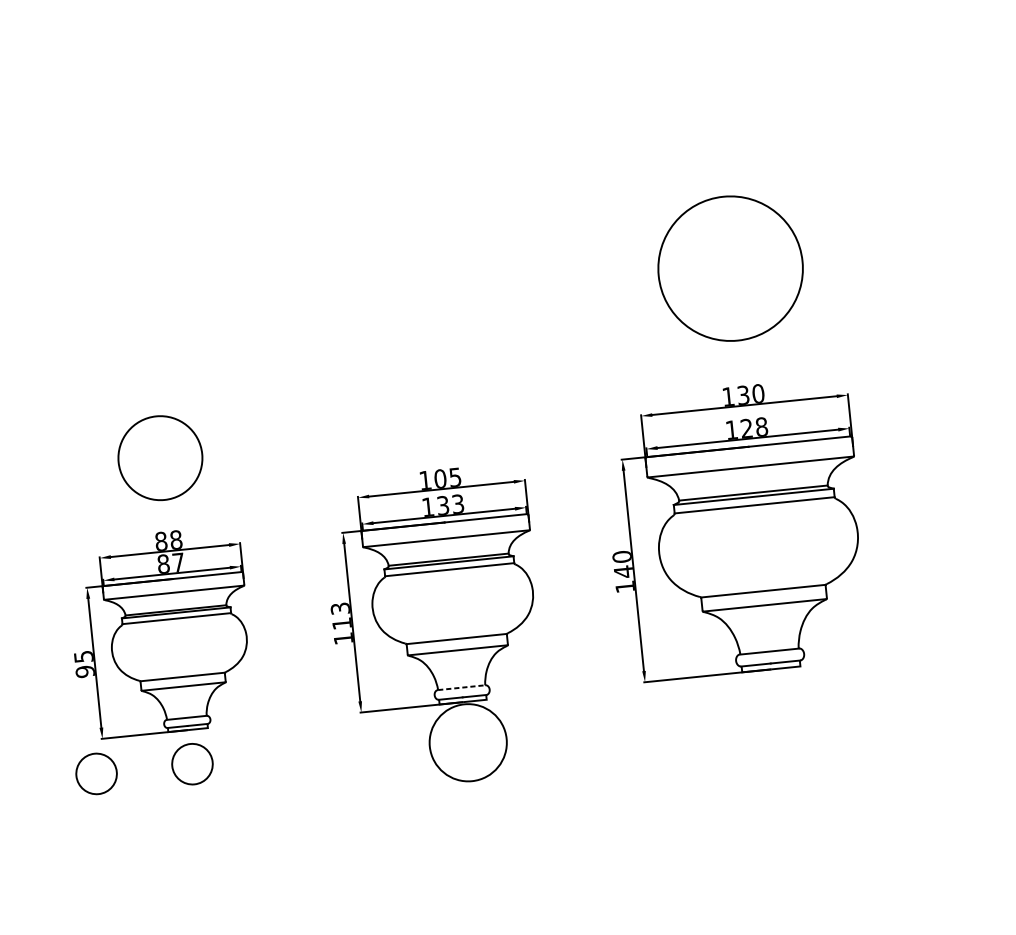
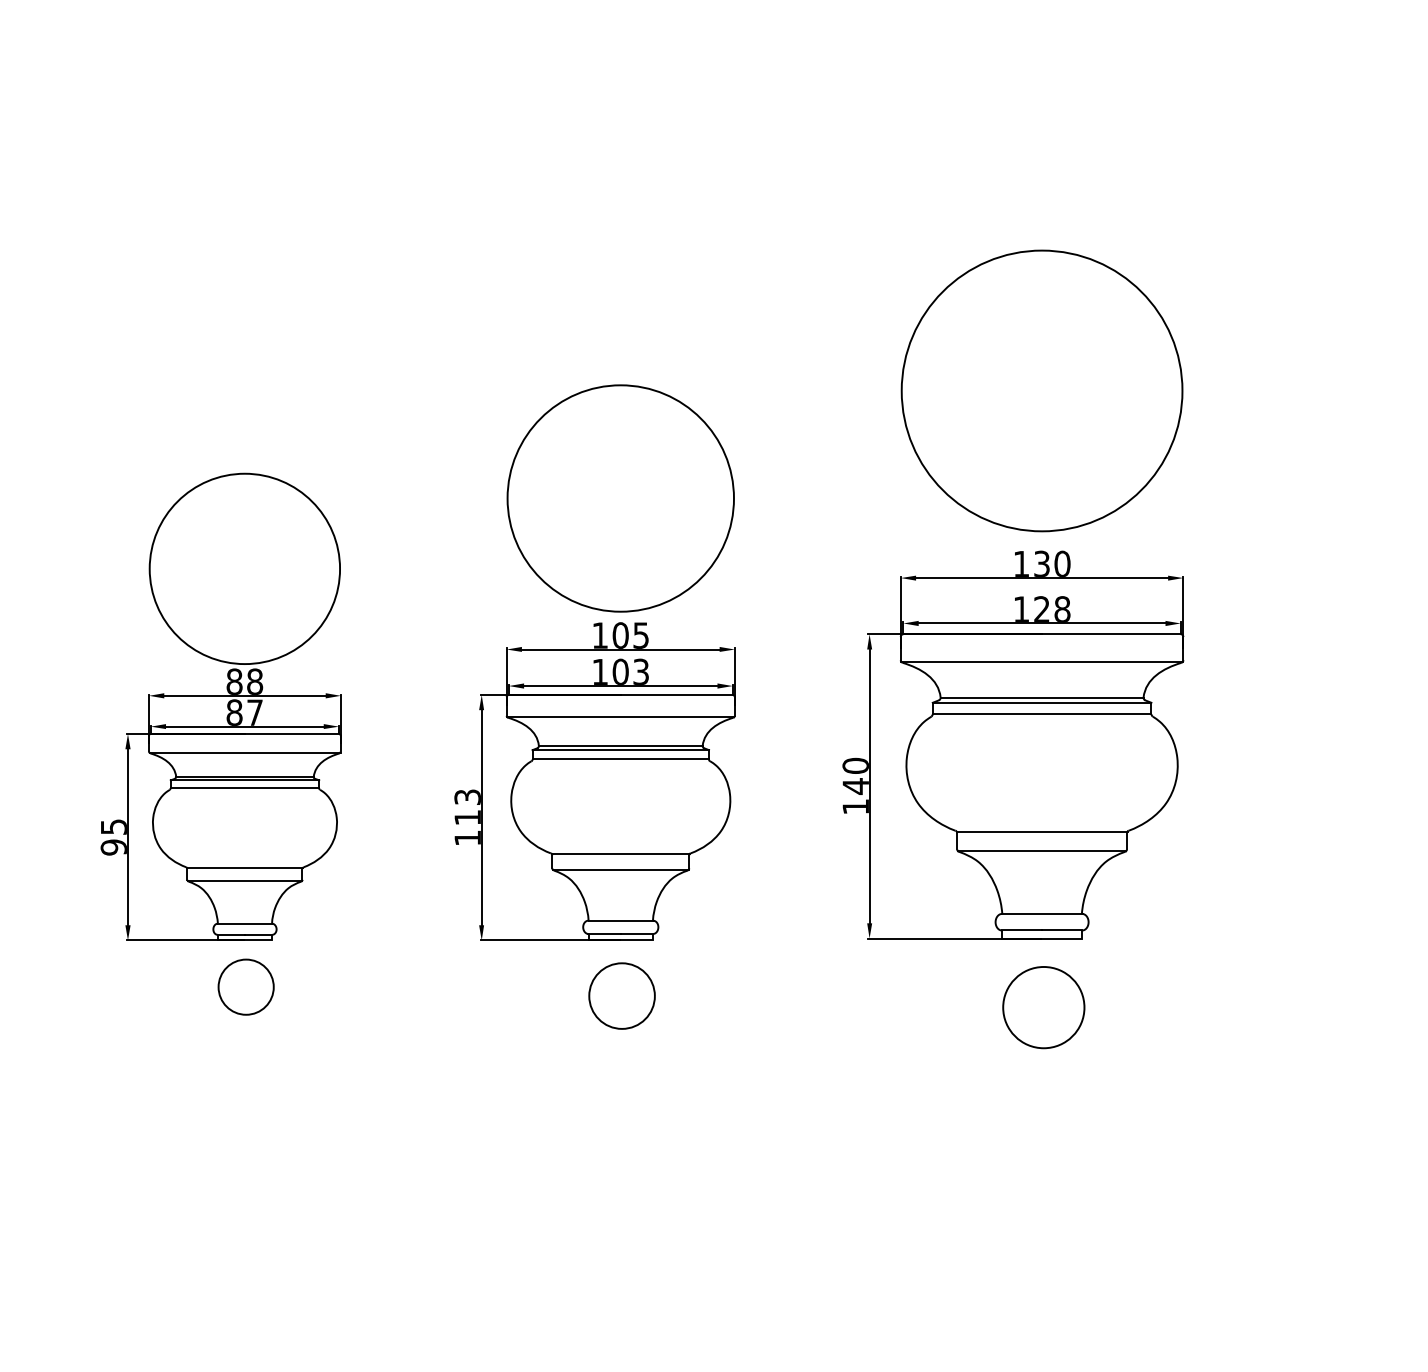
circle: (730, 268) -> (1041, 390), size x1.43
circle: (430, 378) -> (620, 498), added
circle: (160, 457) -> (244, 568), size x1.67
text: (442, 505) -> (620, 671), 133 -> 103
line: (462, 687) -> (621, 920), dashed -> solid
circle: (777, 719) -> (1043, 1007), added
circle: (467, 742) -> (621, 995), size x0.62
circle: (96, 773) -> (114, 986), removed

